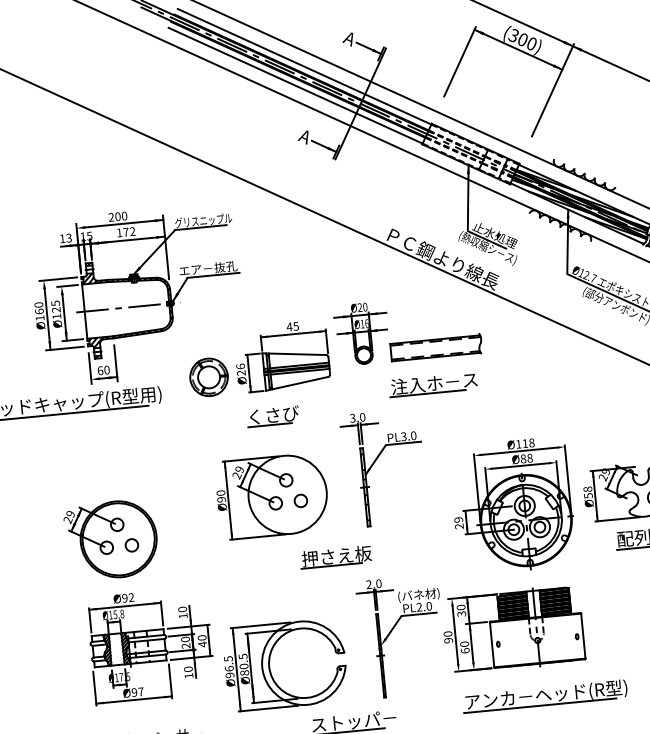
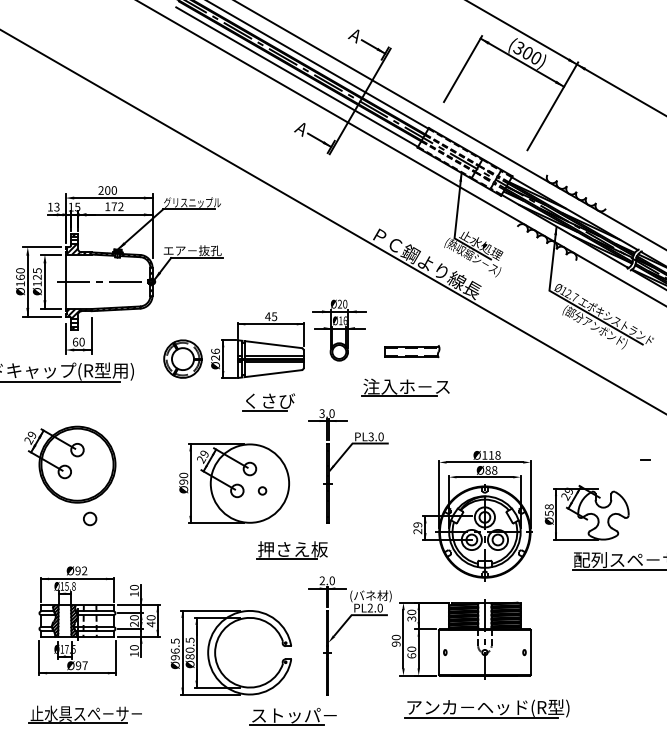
part: (436, 347) -> (412, 351), size x0.6
part: (272, 416) -> (268, 402), moved
circle: (300, 500) -> (262, 490), size x0.6
part: (111, 539) -> (70, 464), moved

